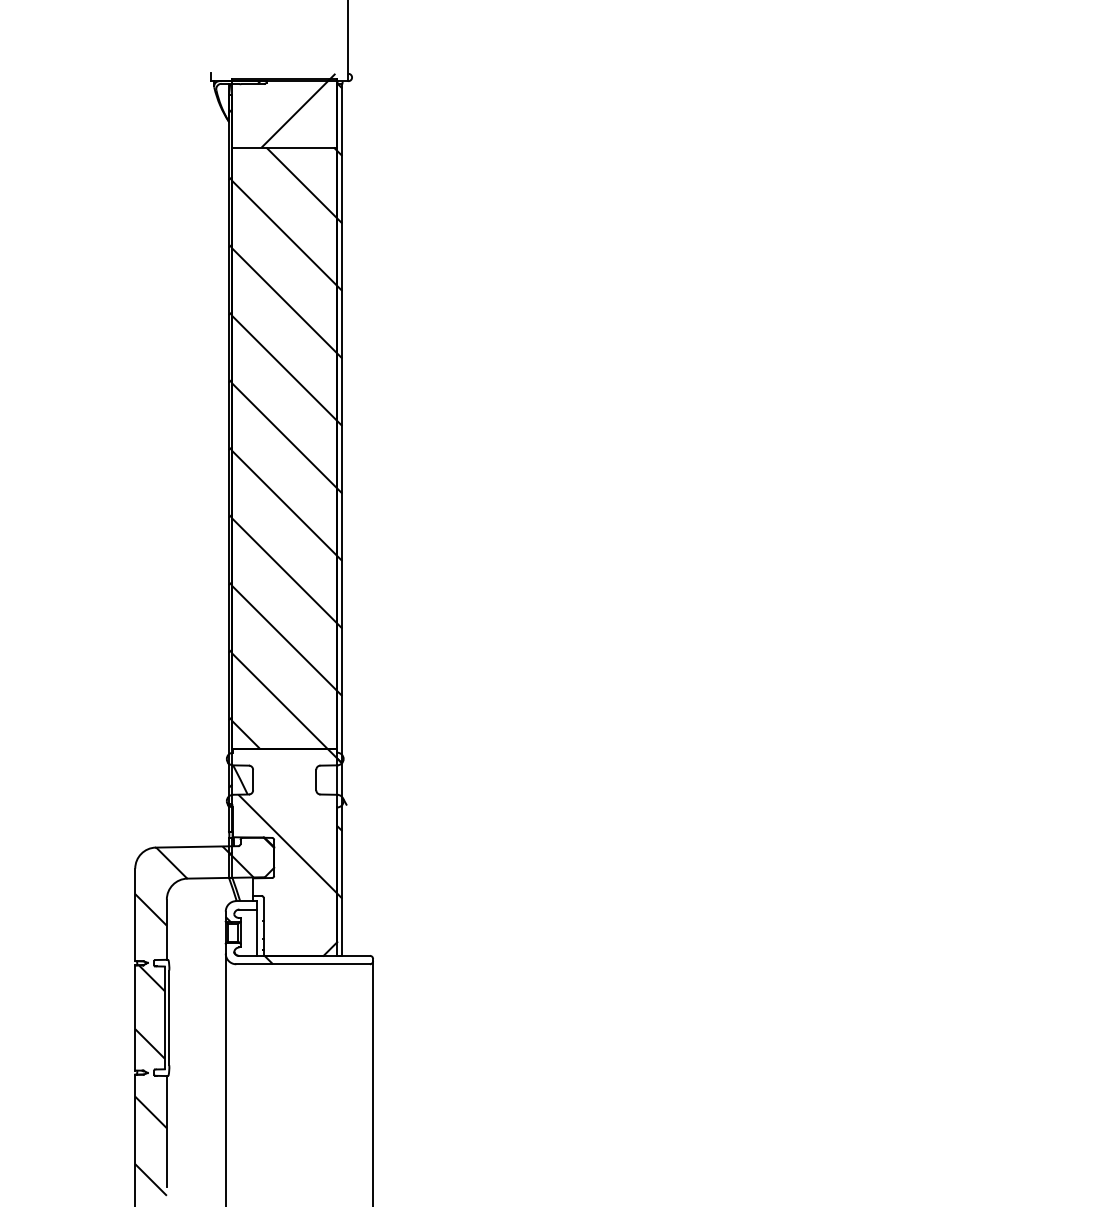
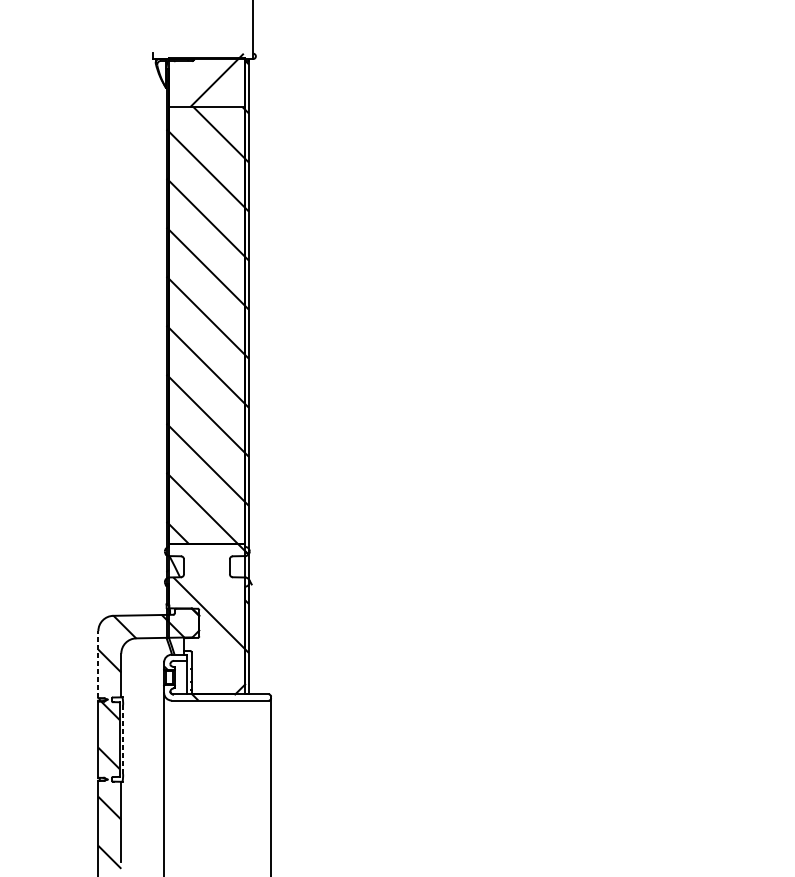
line: (135, 914) -> (98, 664), solid -> dashed
line: (169, 1017) -> (123, 739), solid -> dashed

